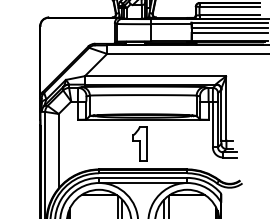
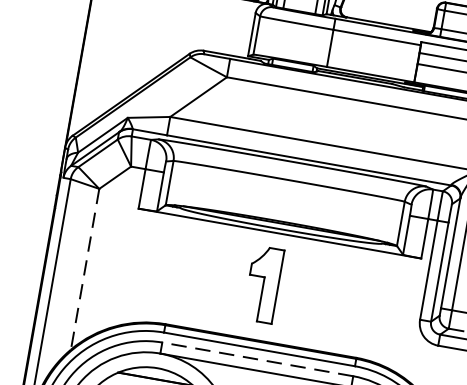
line: (58, 151) -> (84, 269), solid -> dashed
line: (142, 177) -> (256, 358), solid -> dashed

